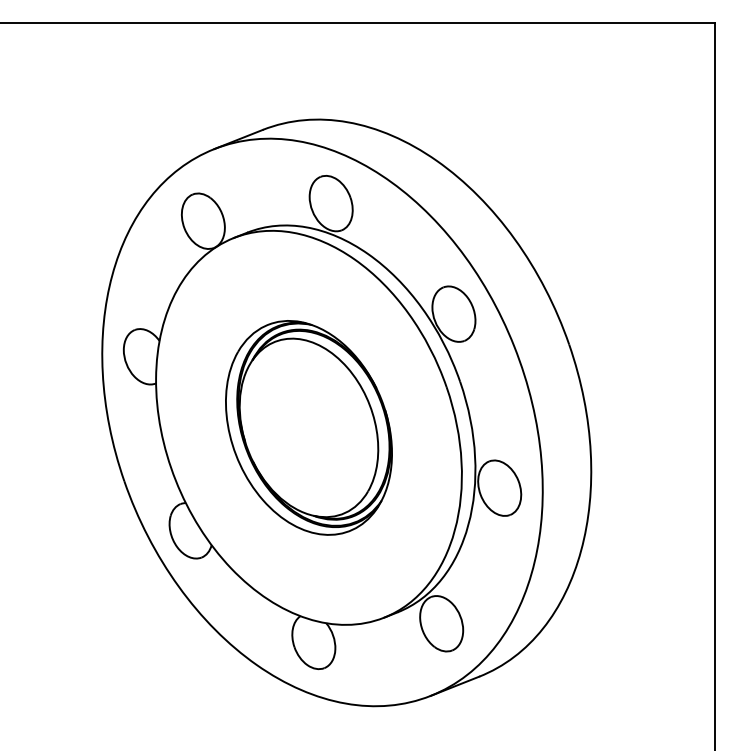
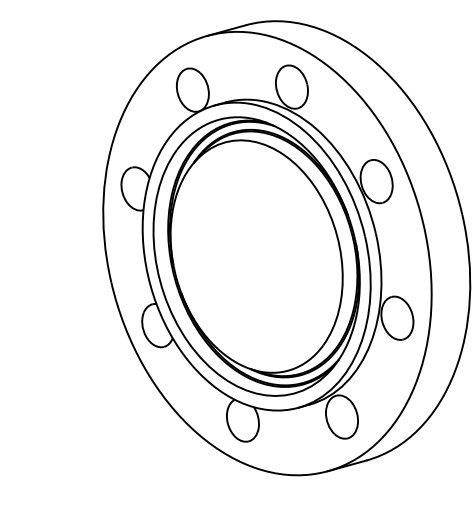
part: (308, 427) -> (256, 256), size x1.67

